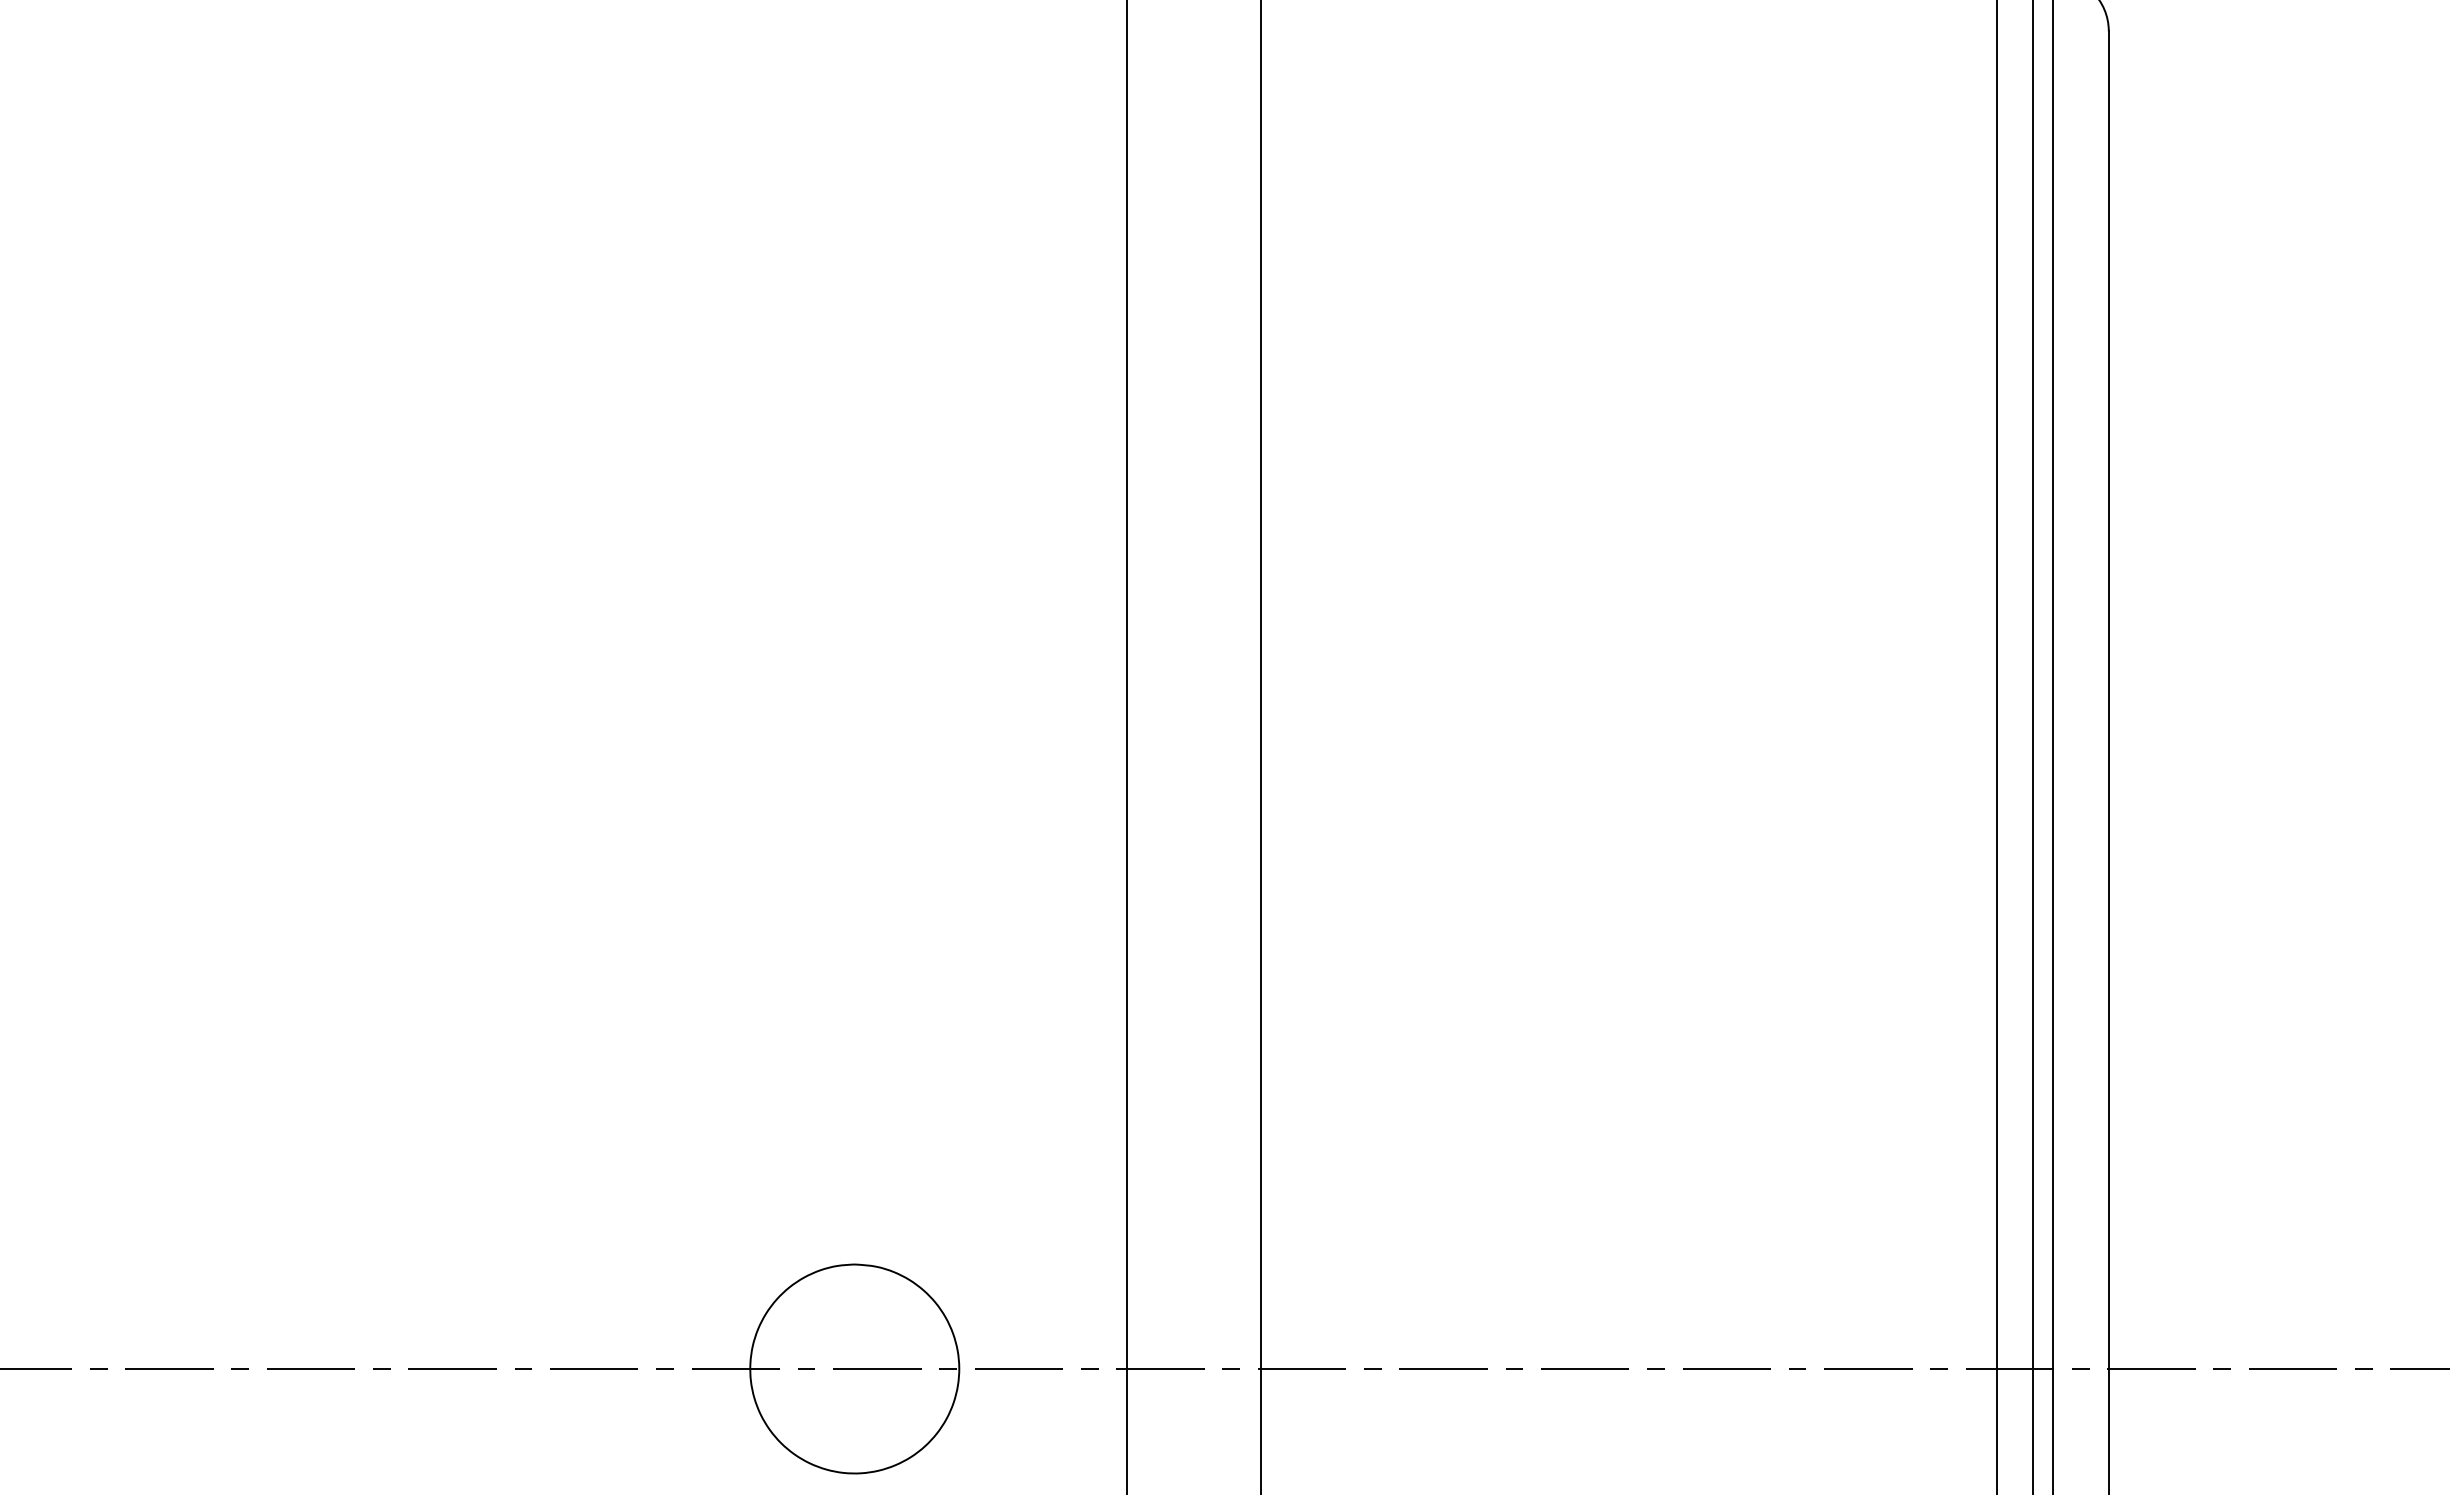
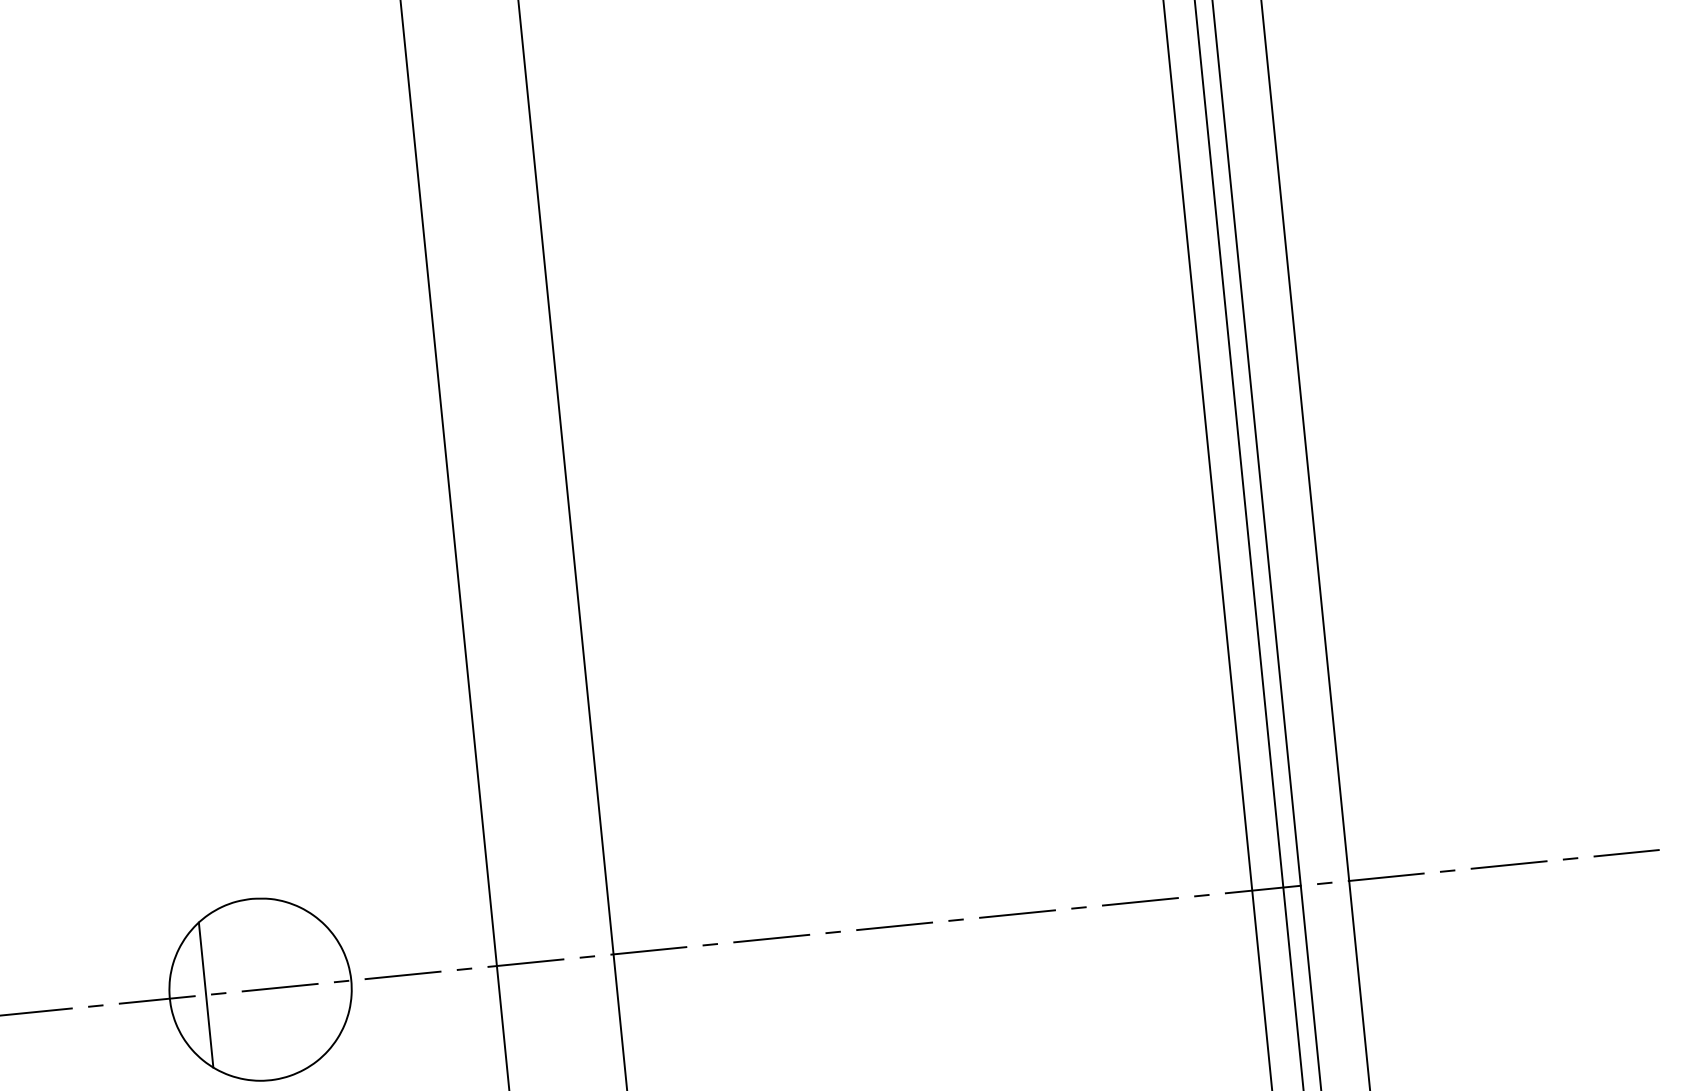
line: (792, 1368) -> (206, 994), added

